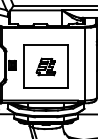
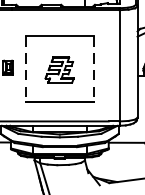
line: (24, 66) -> (26, 69), solid -> dashed
line: (68, 66) -> (94, 69), solid -> dashed

